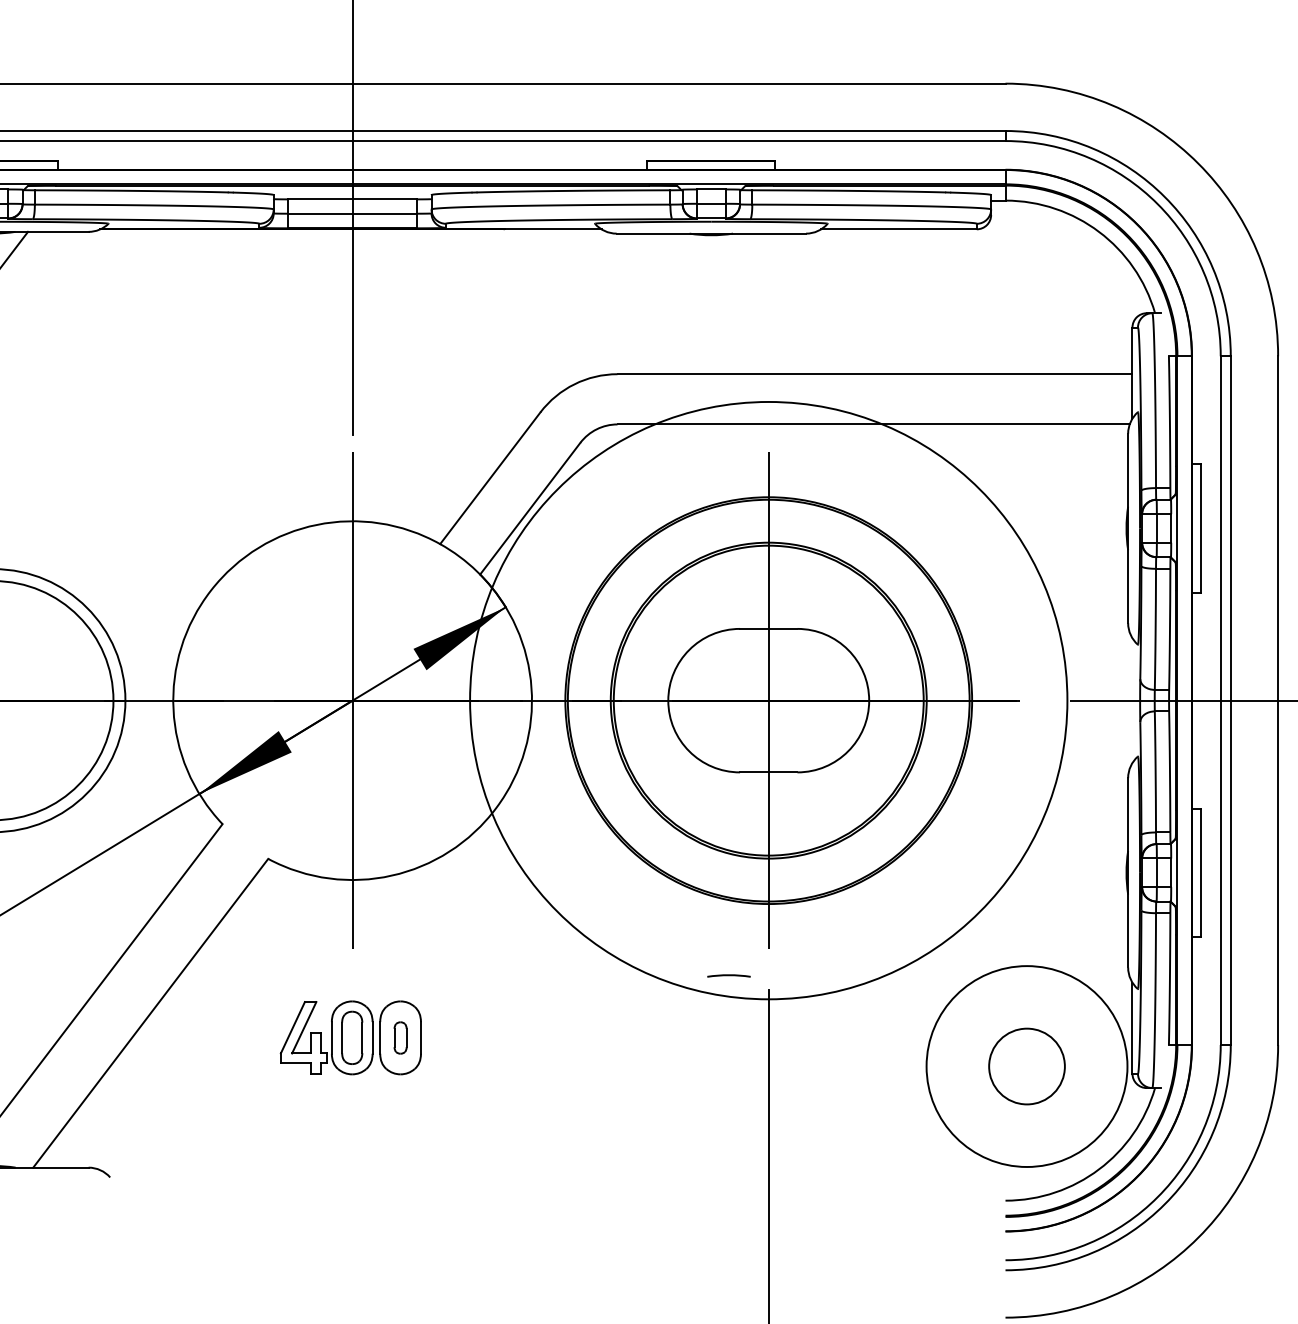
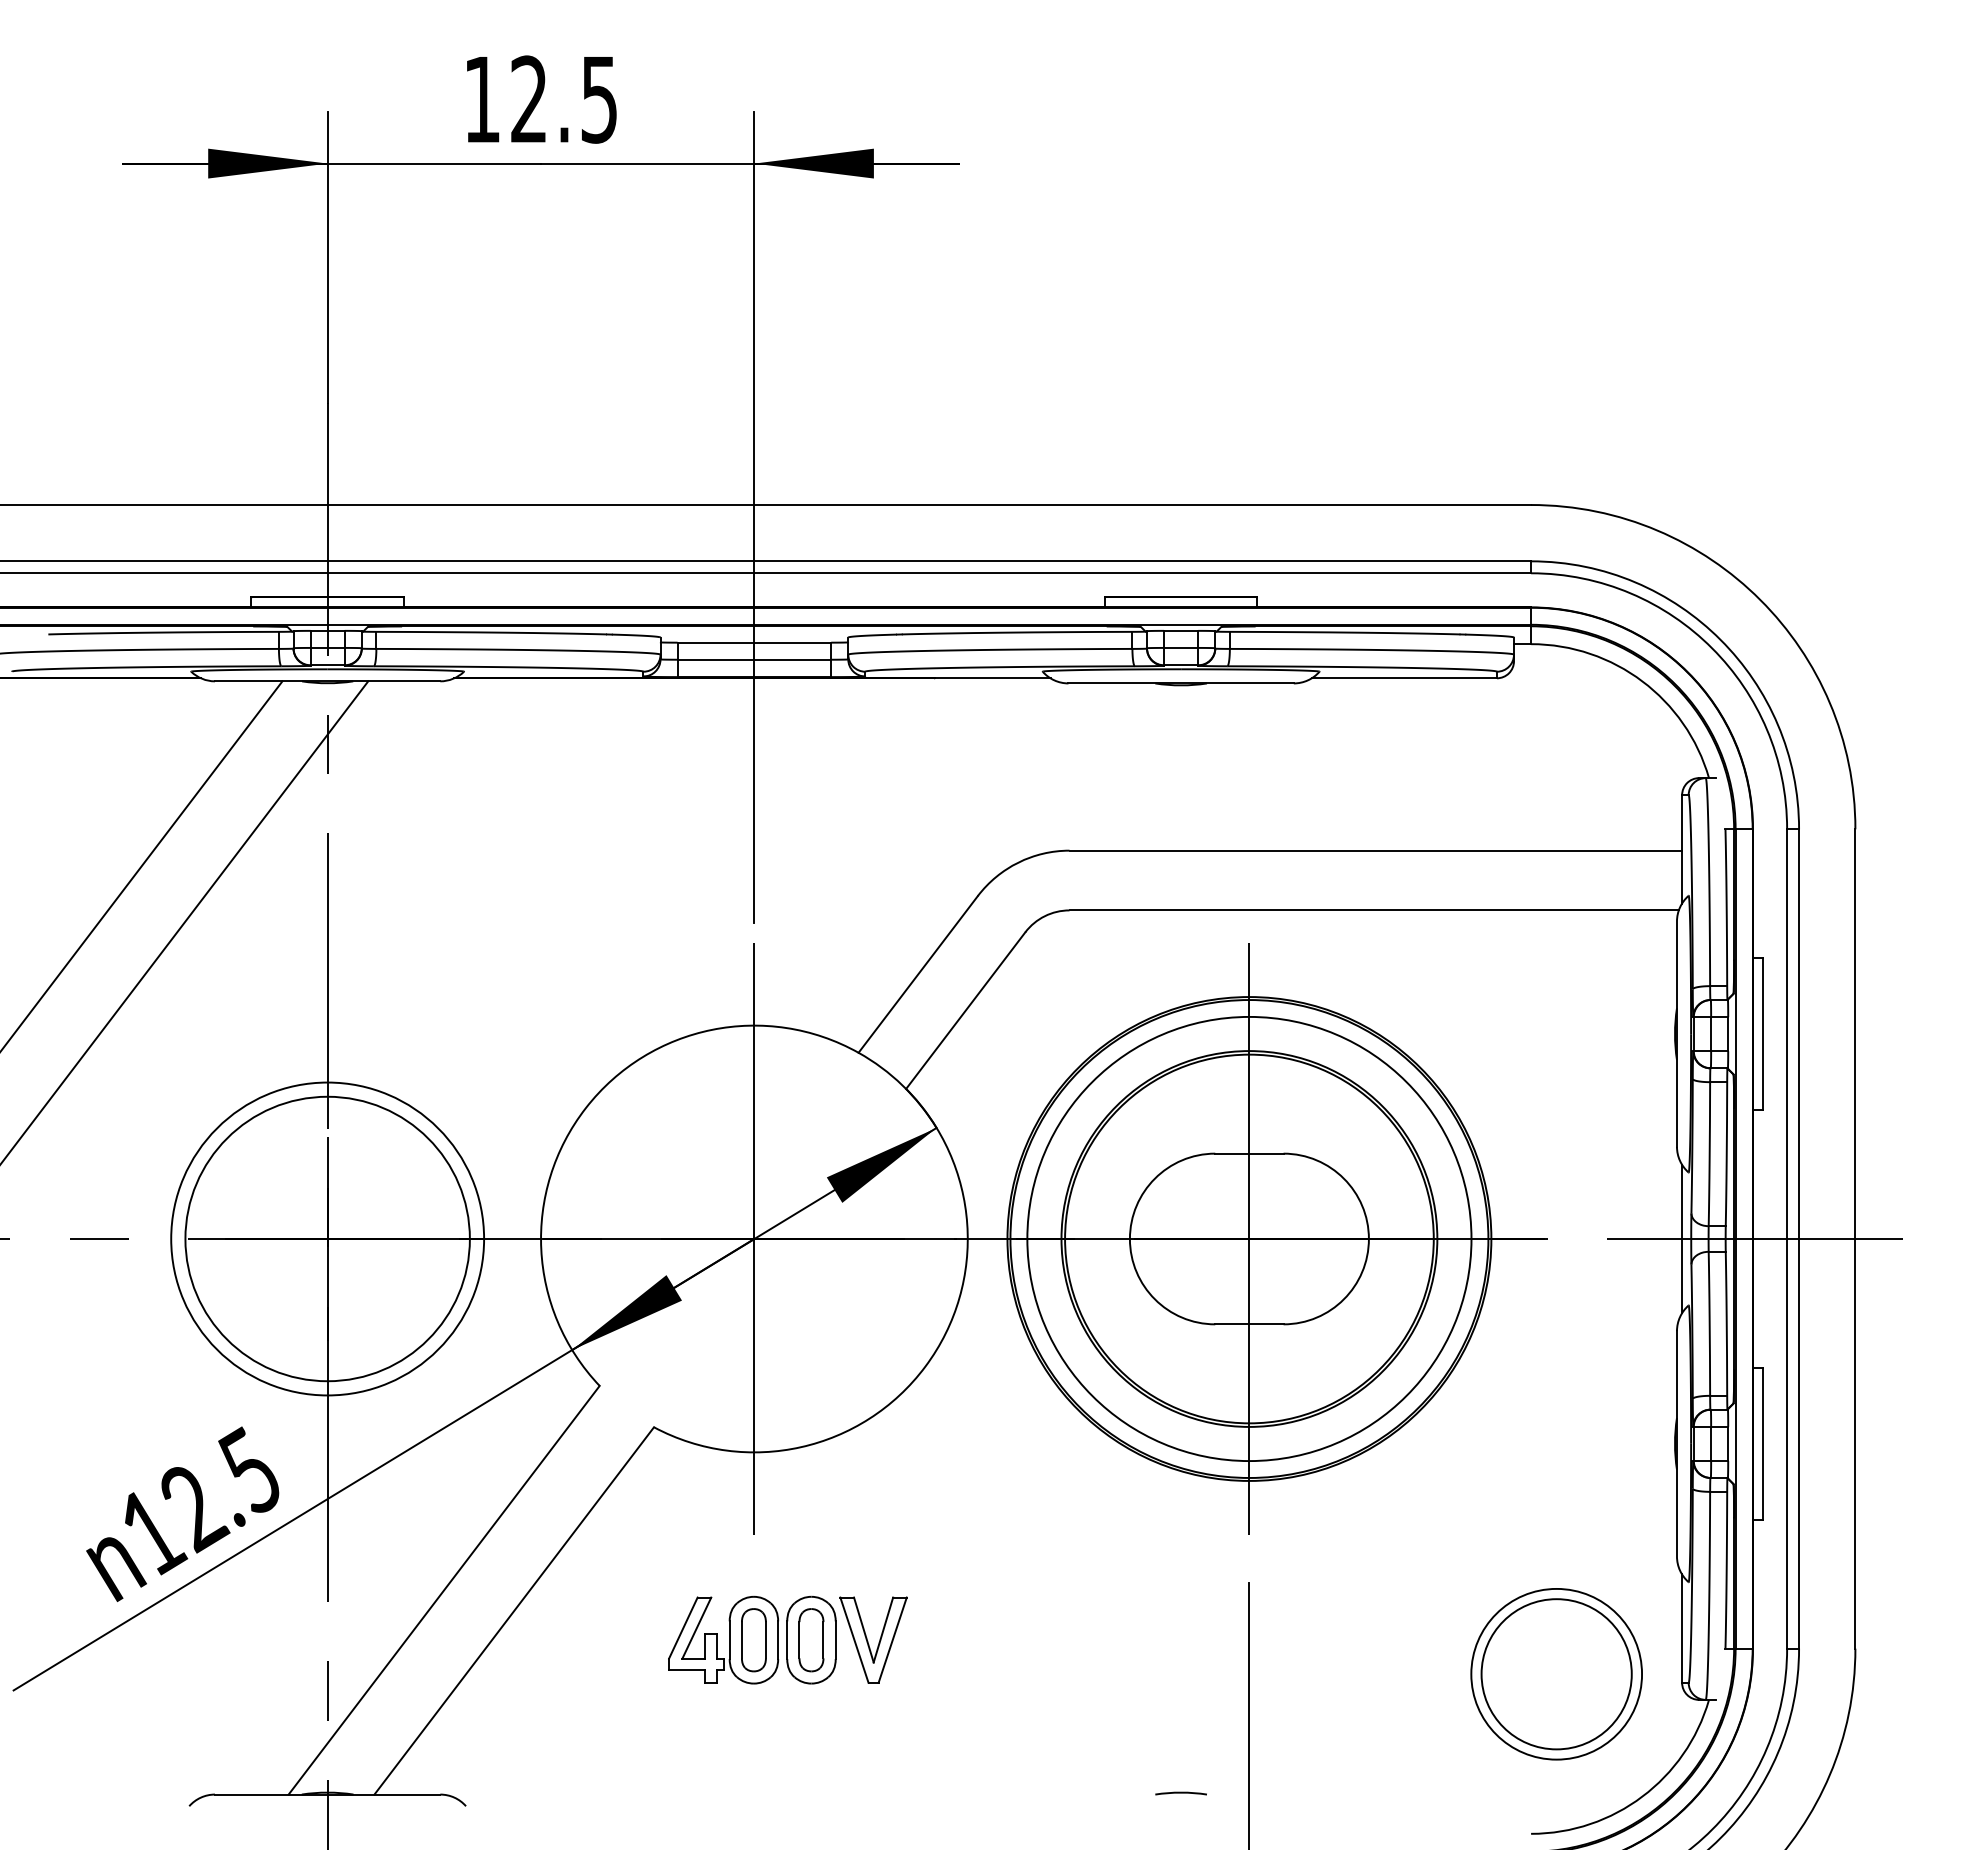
circle: (768, 700) -> (1249, 1238), size x0.62
line: (1132, 700) -> (1682, 1238), added
arc: (728, 975) -> (1180, 1793), moved
part: (452, 1037) -> (873, 1639), added
part: (400, 1038) -> (811, 1640), size x1.67
circle: (1026, 1065) -> (1556, 1673), size x0.71
circle: (1026, 1066) -> (1556, 1674), size x1.67

